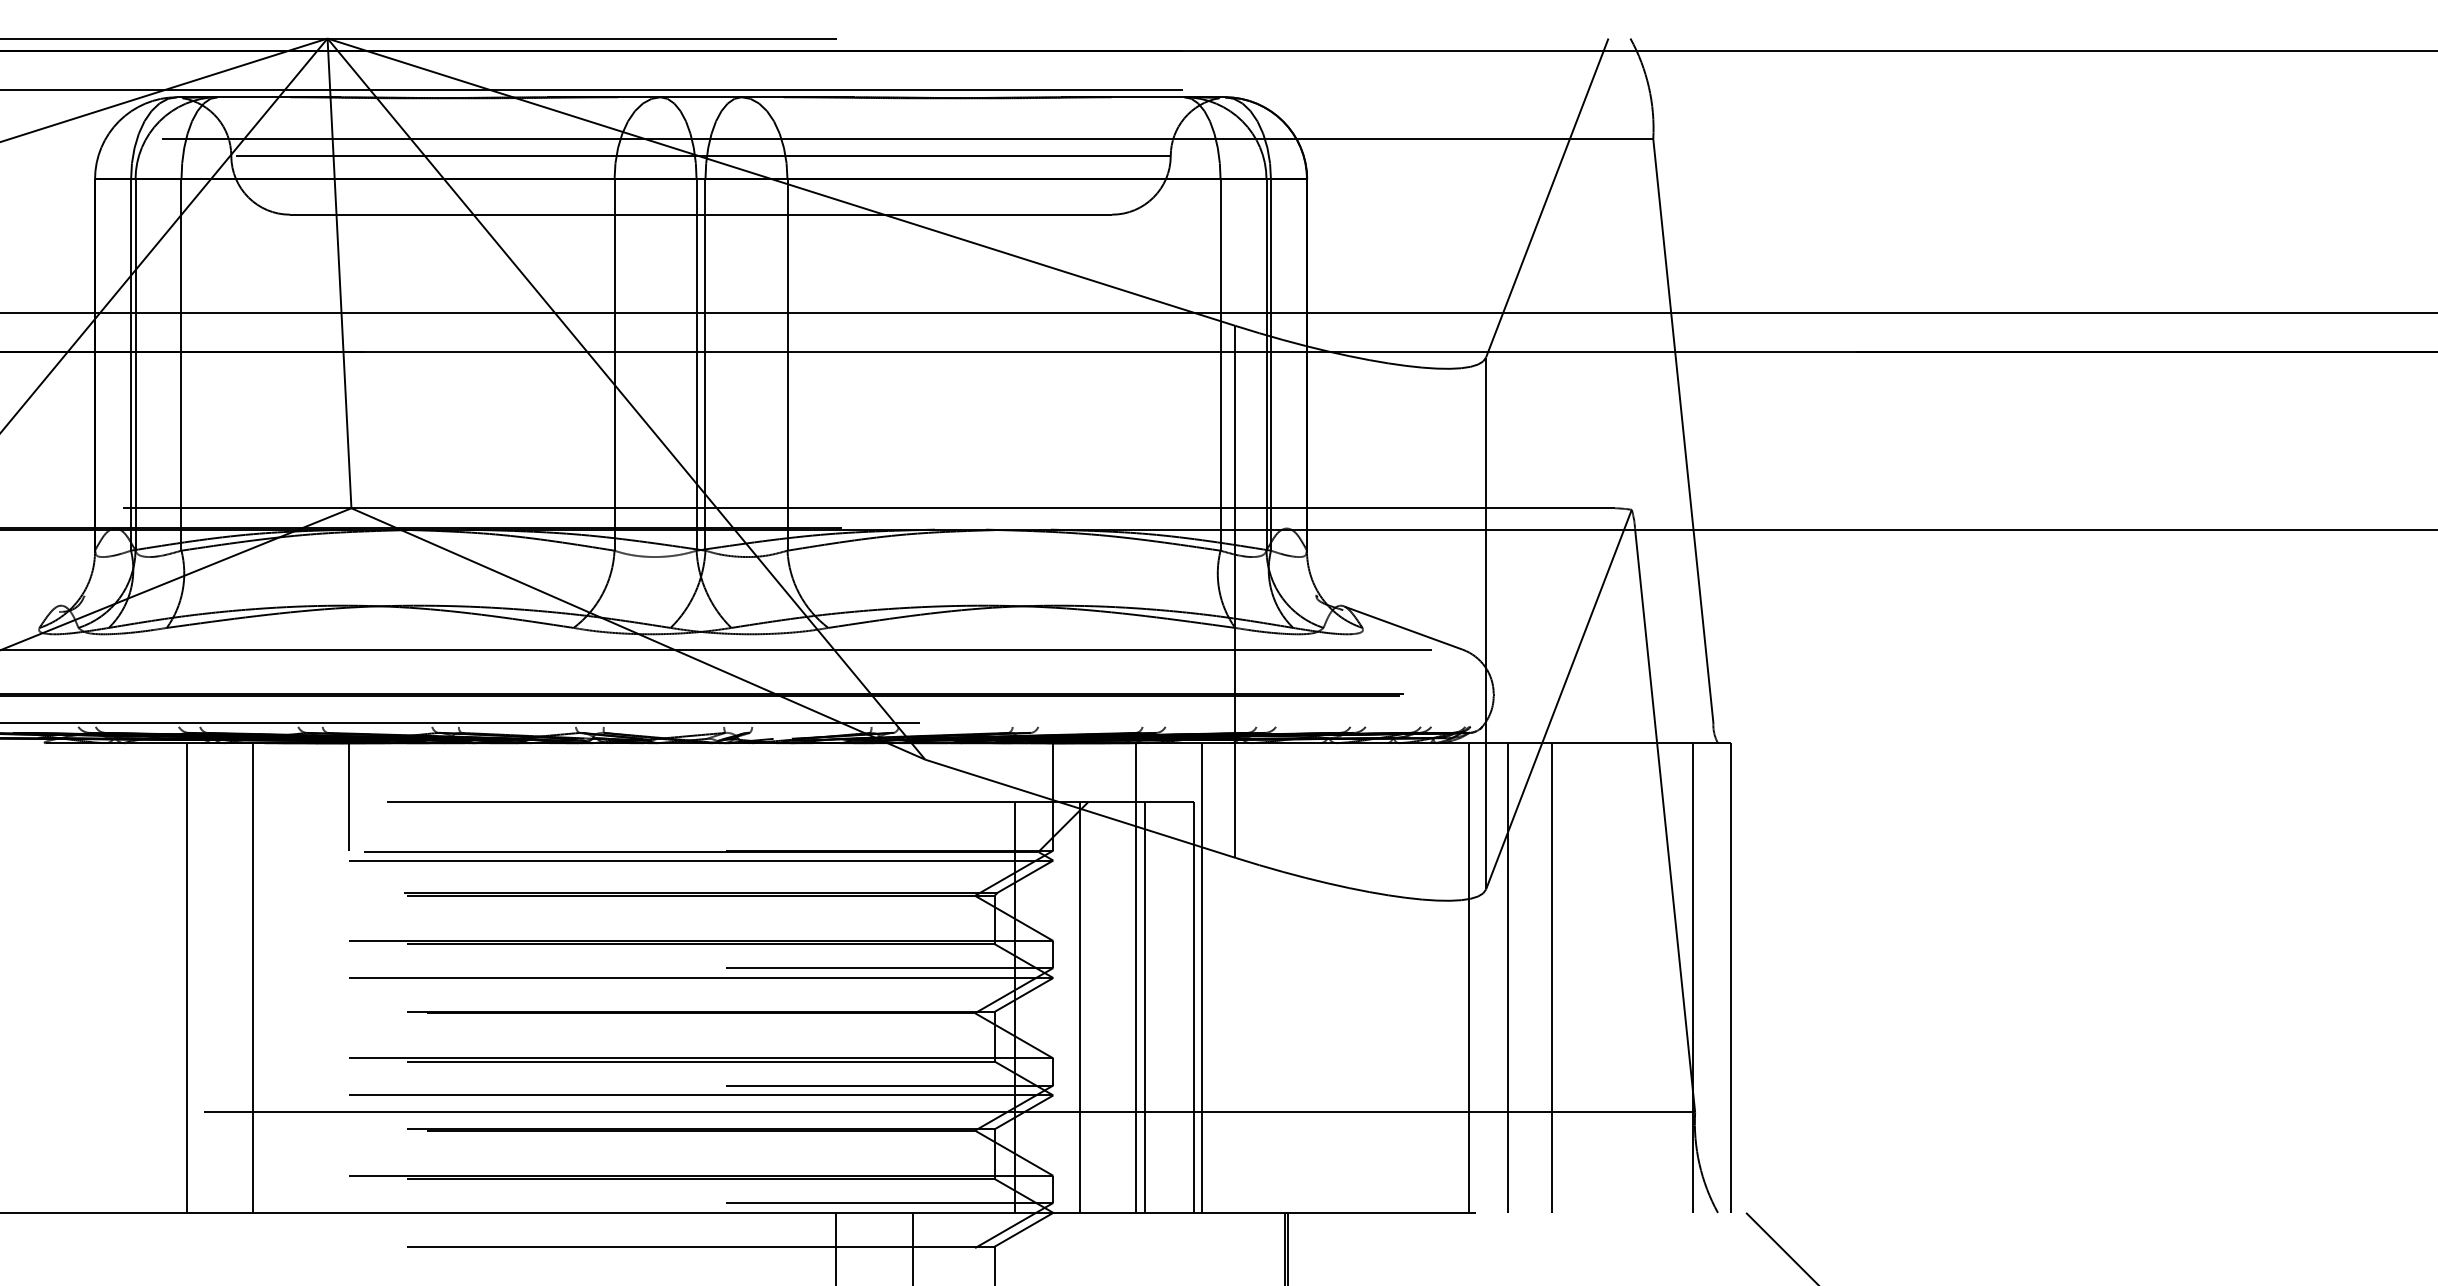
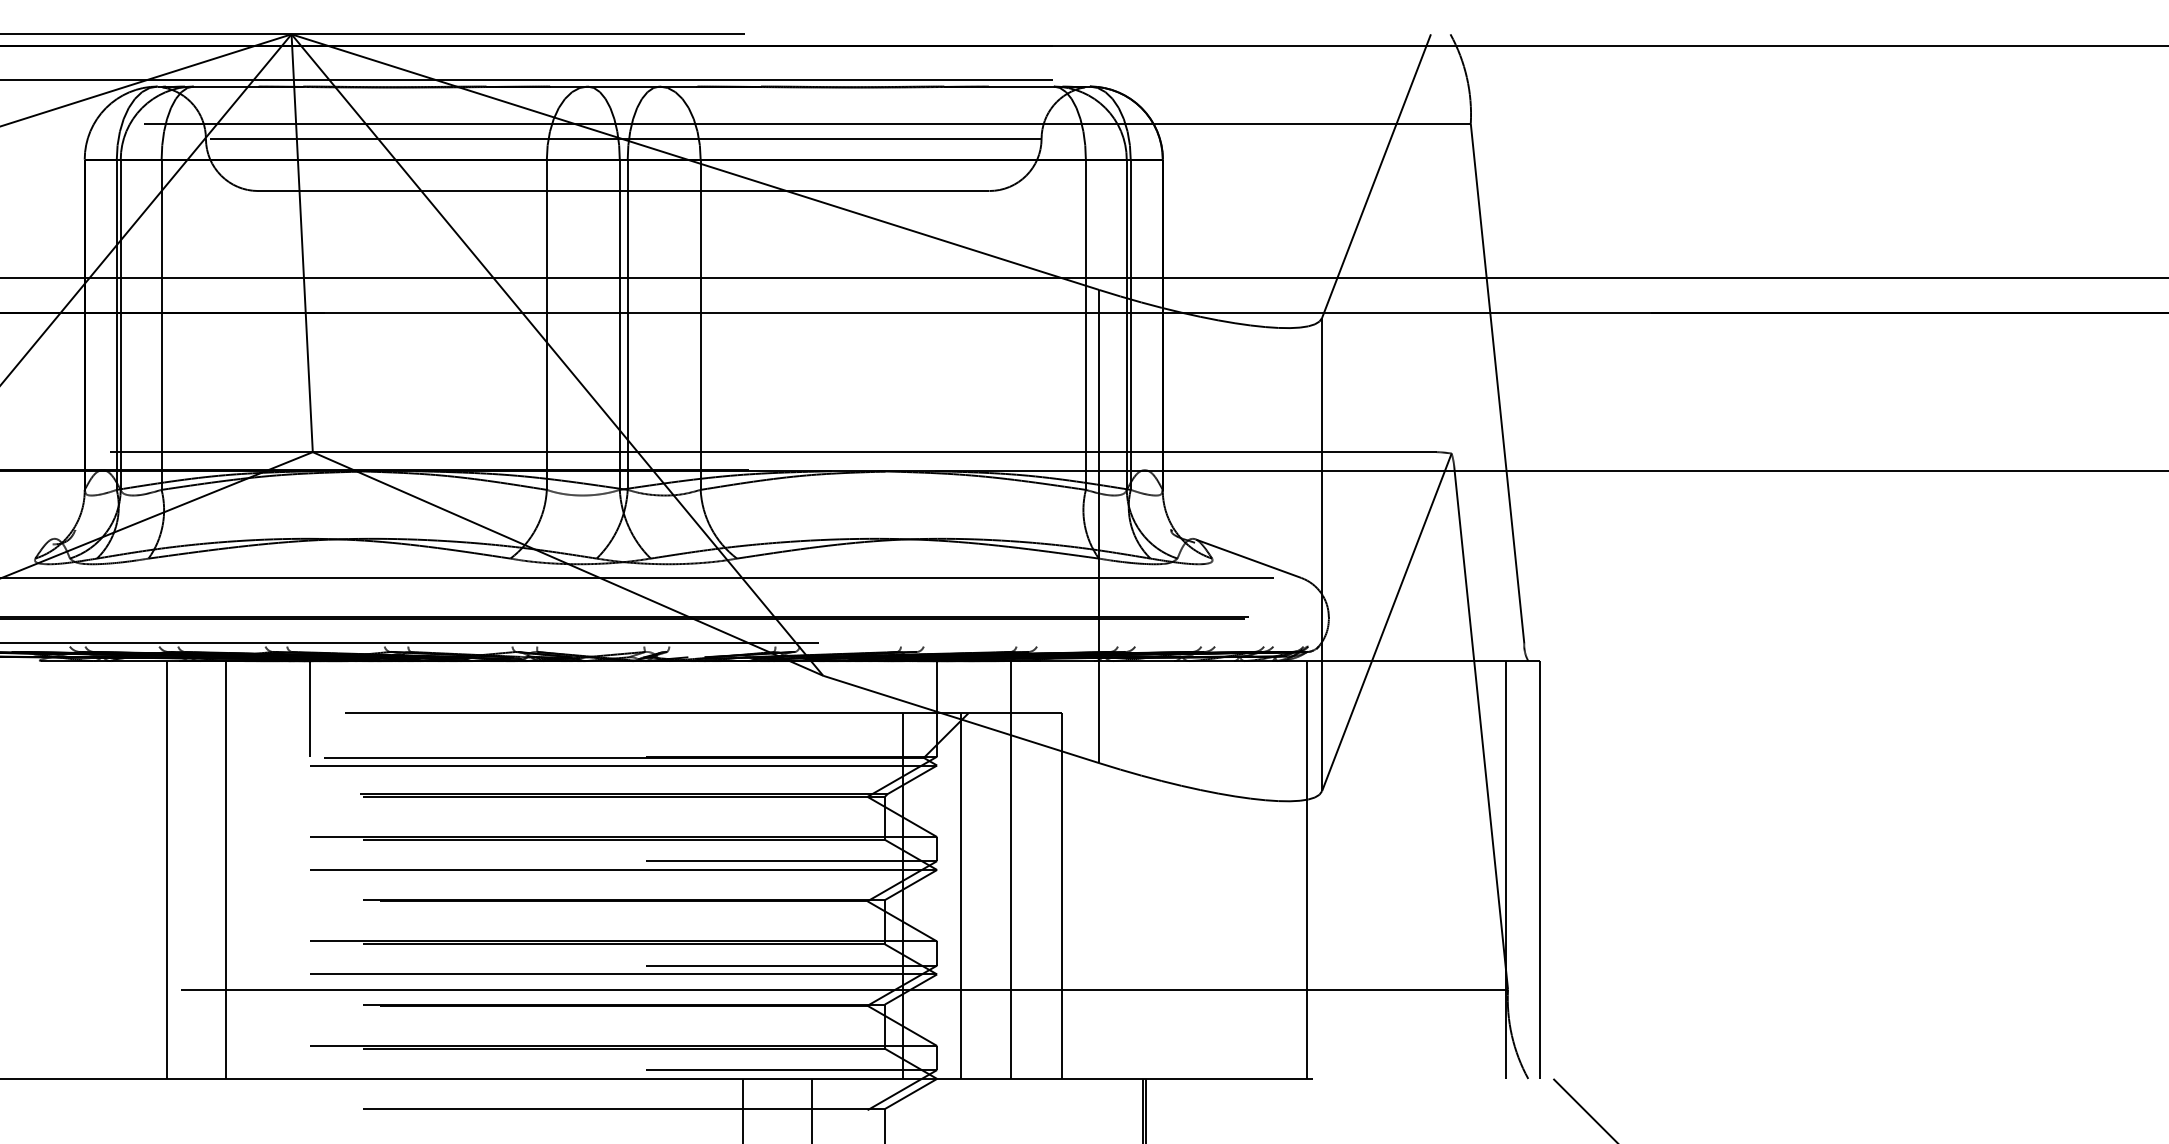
line: (1202, 977) -> (1069, 869), removed
line: (1508, 977) -> (1342, 869), removed
line: (1552, 977) -> (1381, 869), removed
line: (1145, 1006) -> (1019, 895), removed

